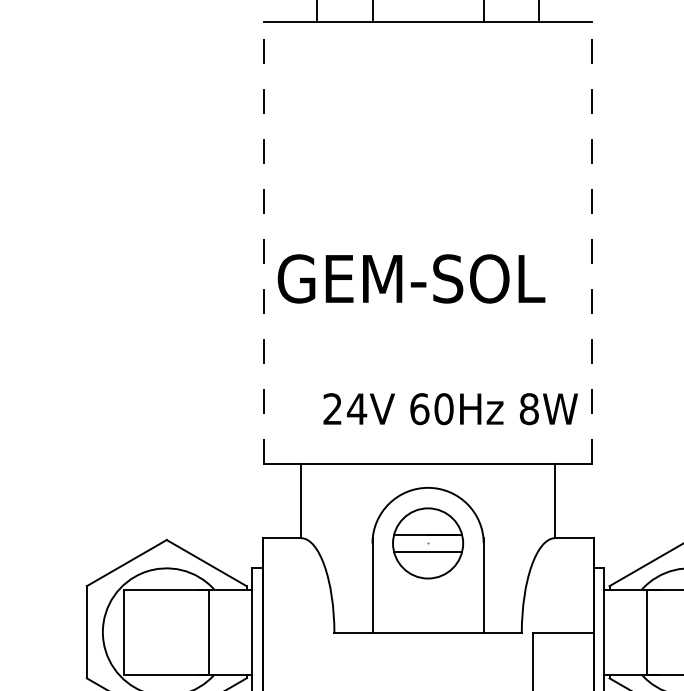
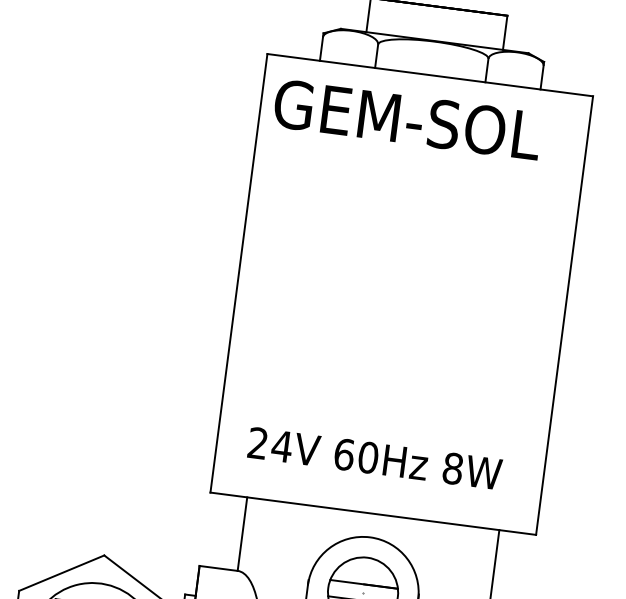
line: (263, 242) -> (238, 272), dashed -> solid
line: (592, 242) -> (564, 315), dashed -> solid
text: (411, 278) -> (407, 119), moved
text: (450, 409) -> (374, 458), moved

